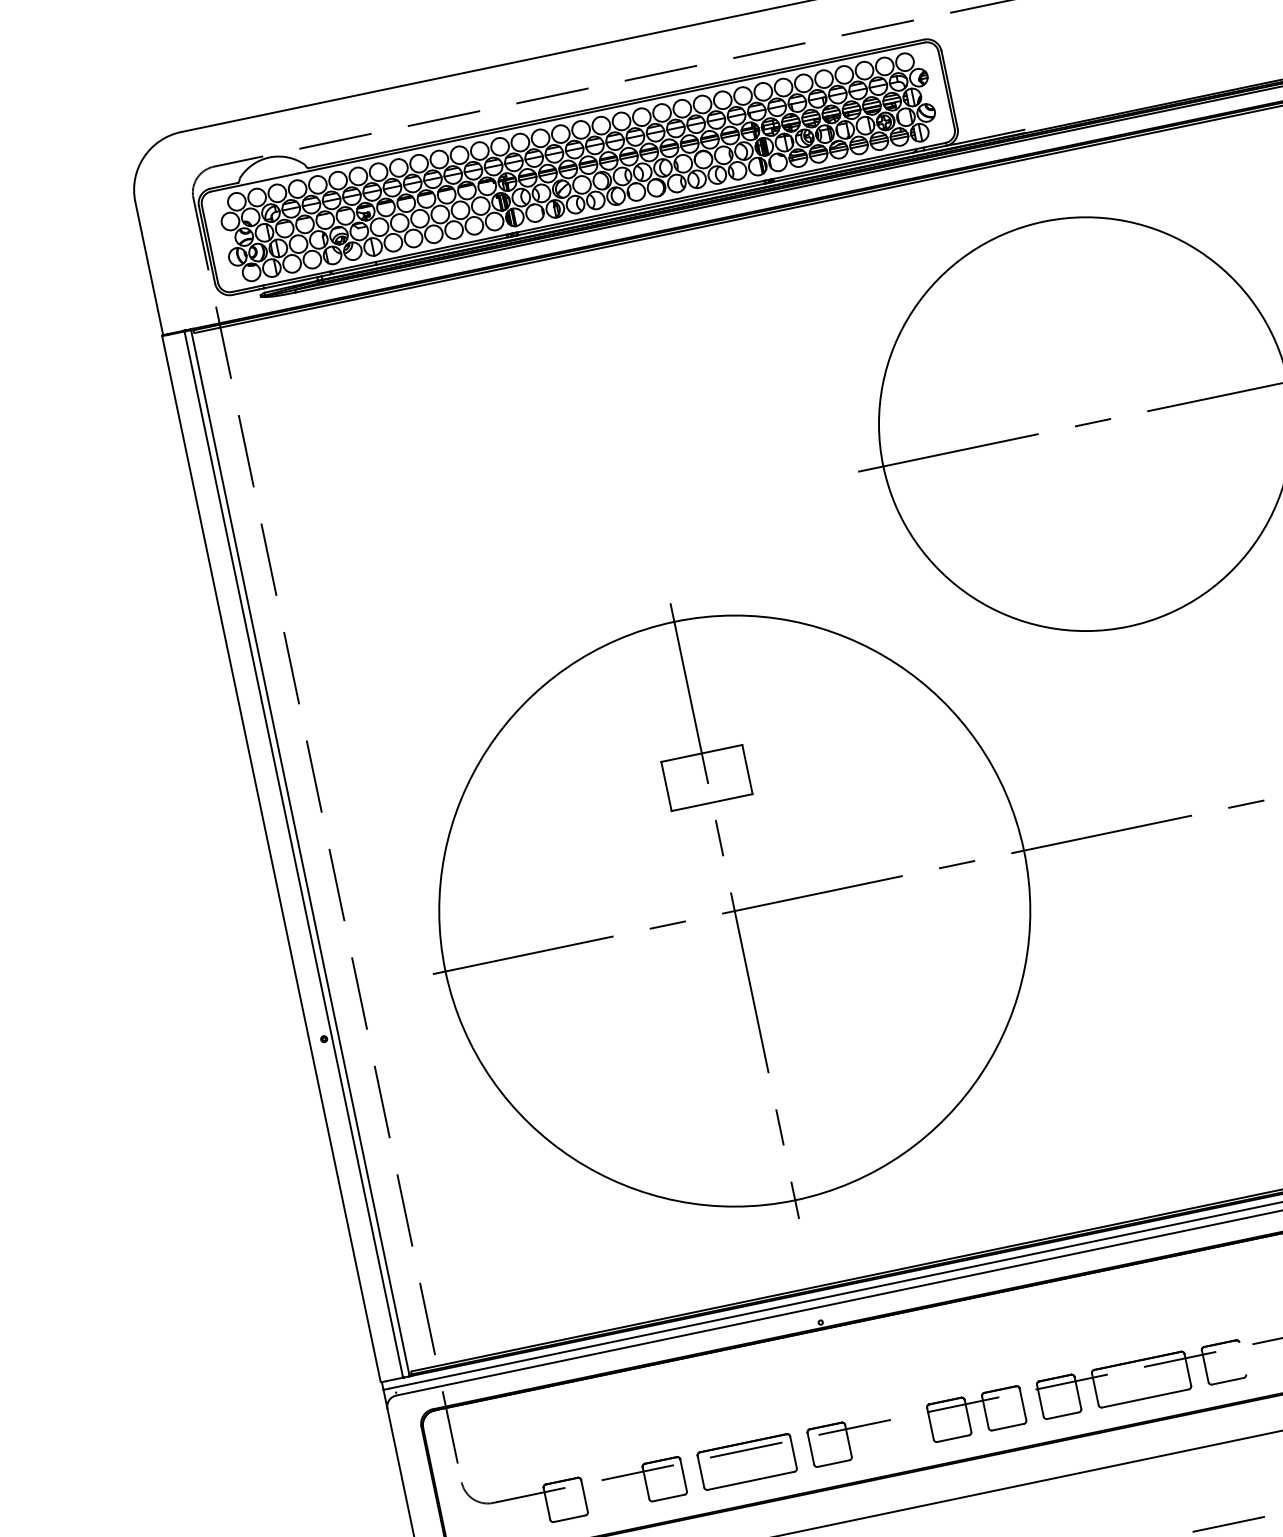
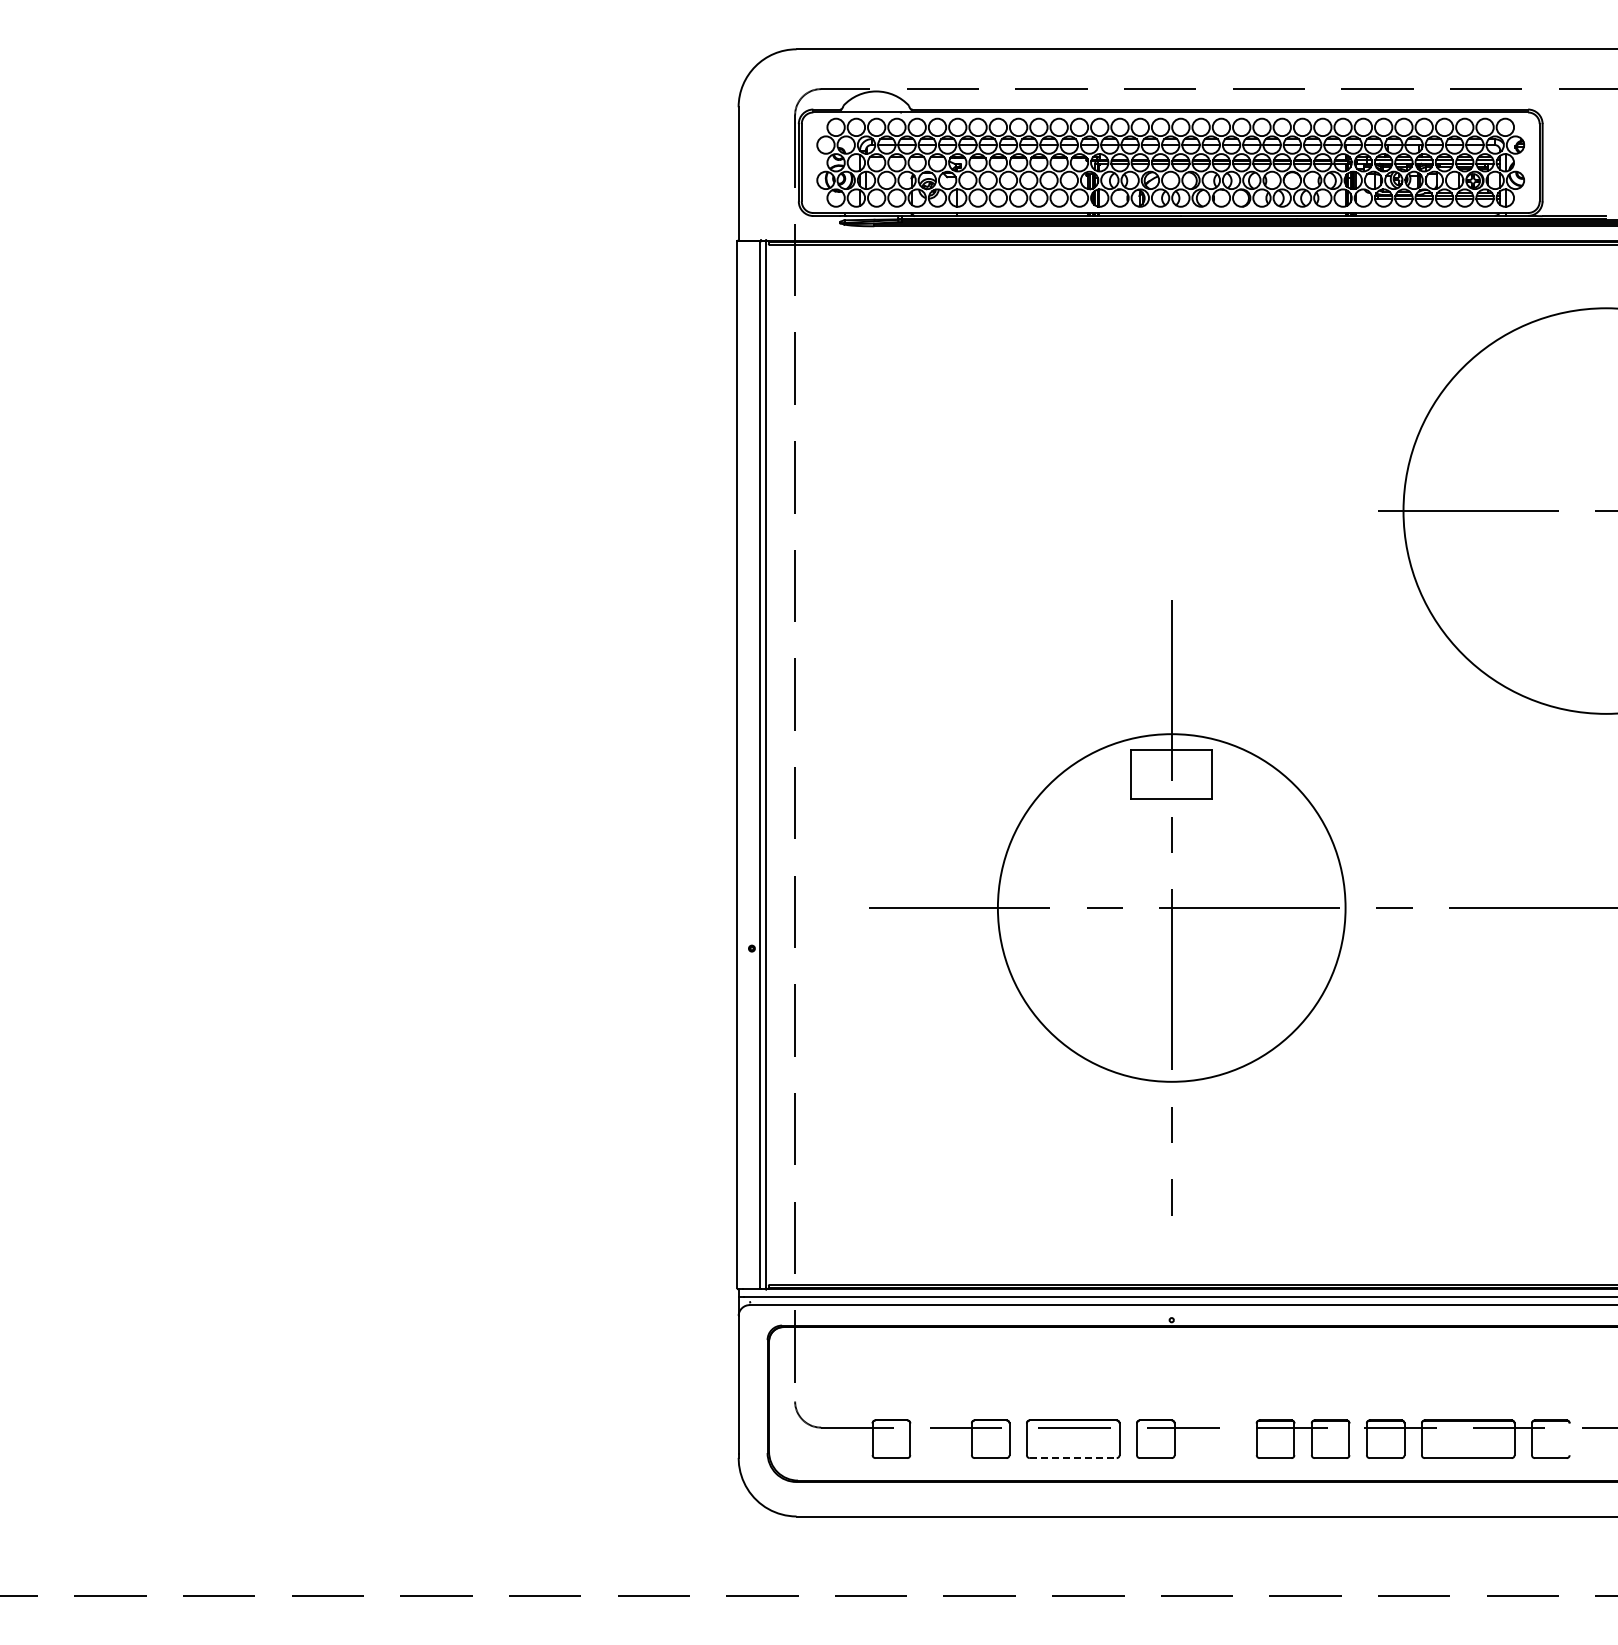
circle: (734, 910) -> (1171, 907), size x0.6
line: (751, 1481) -> (1073, 1458), solid -> dashed

